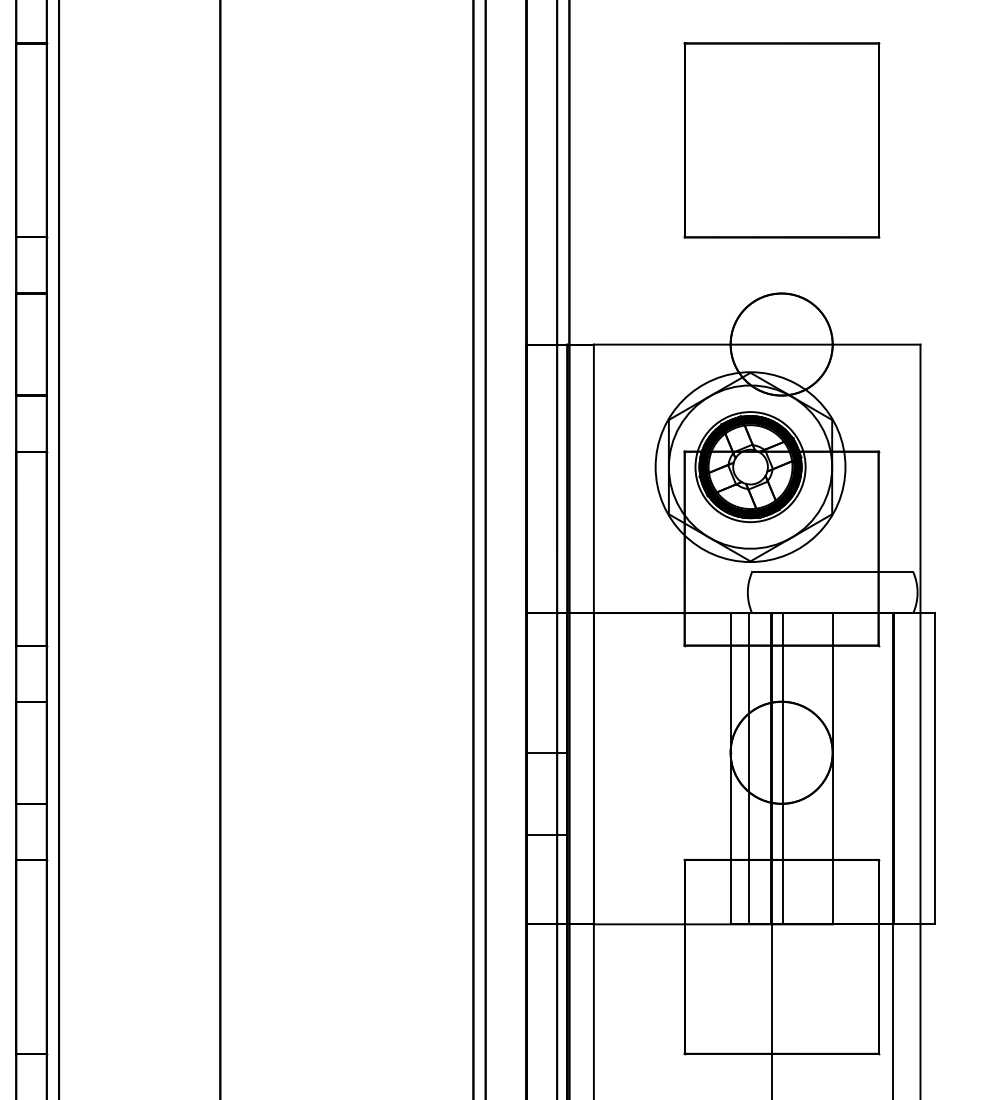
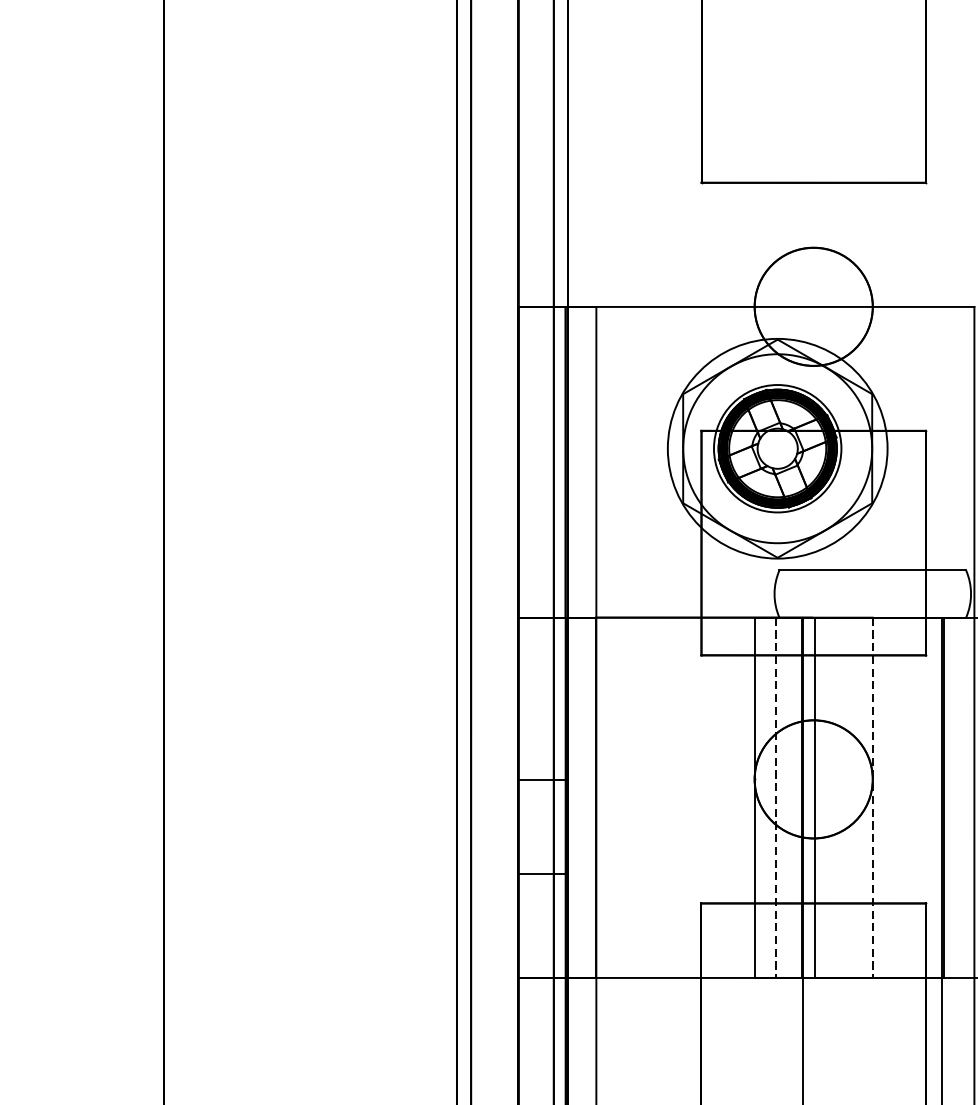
line: (749, 768) -> (776, 797), solid -> dashed
line: (832, 768) -> (872, 797), solid -> dashed

